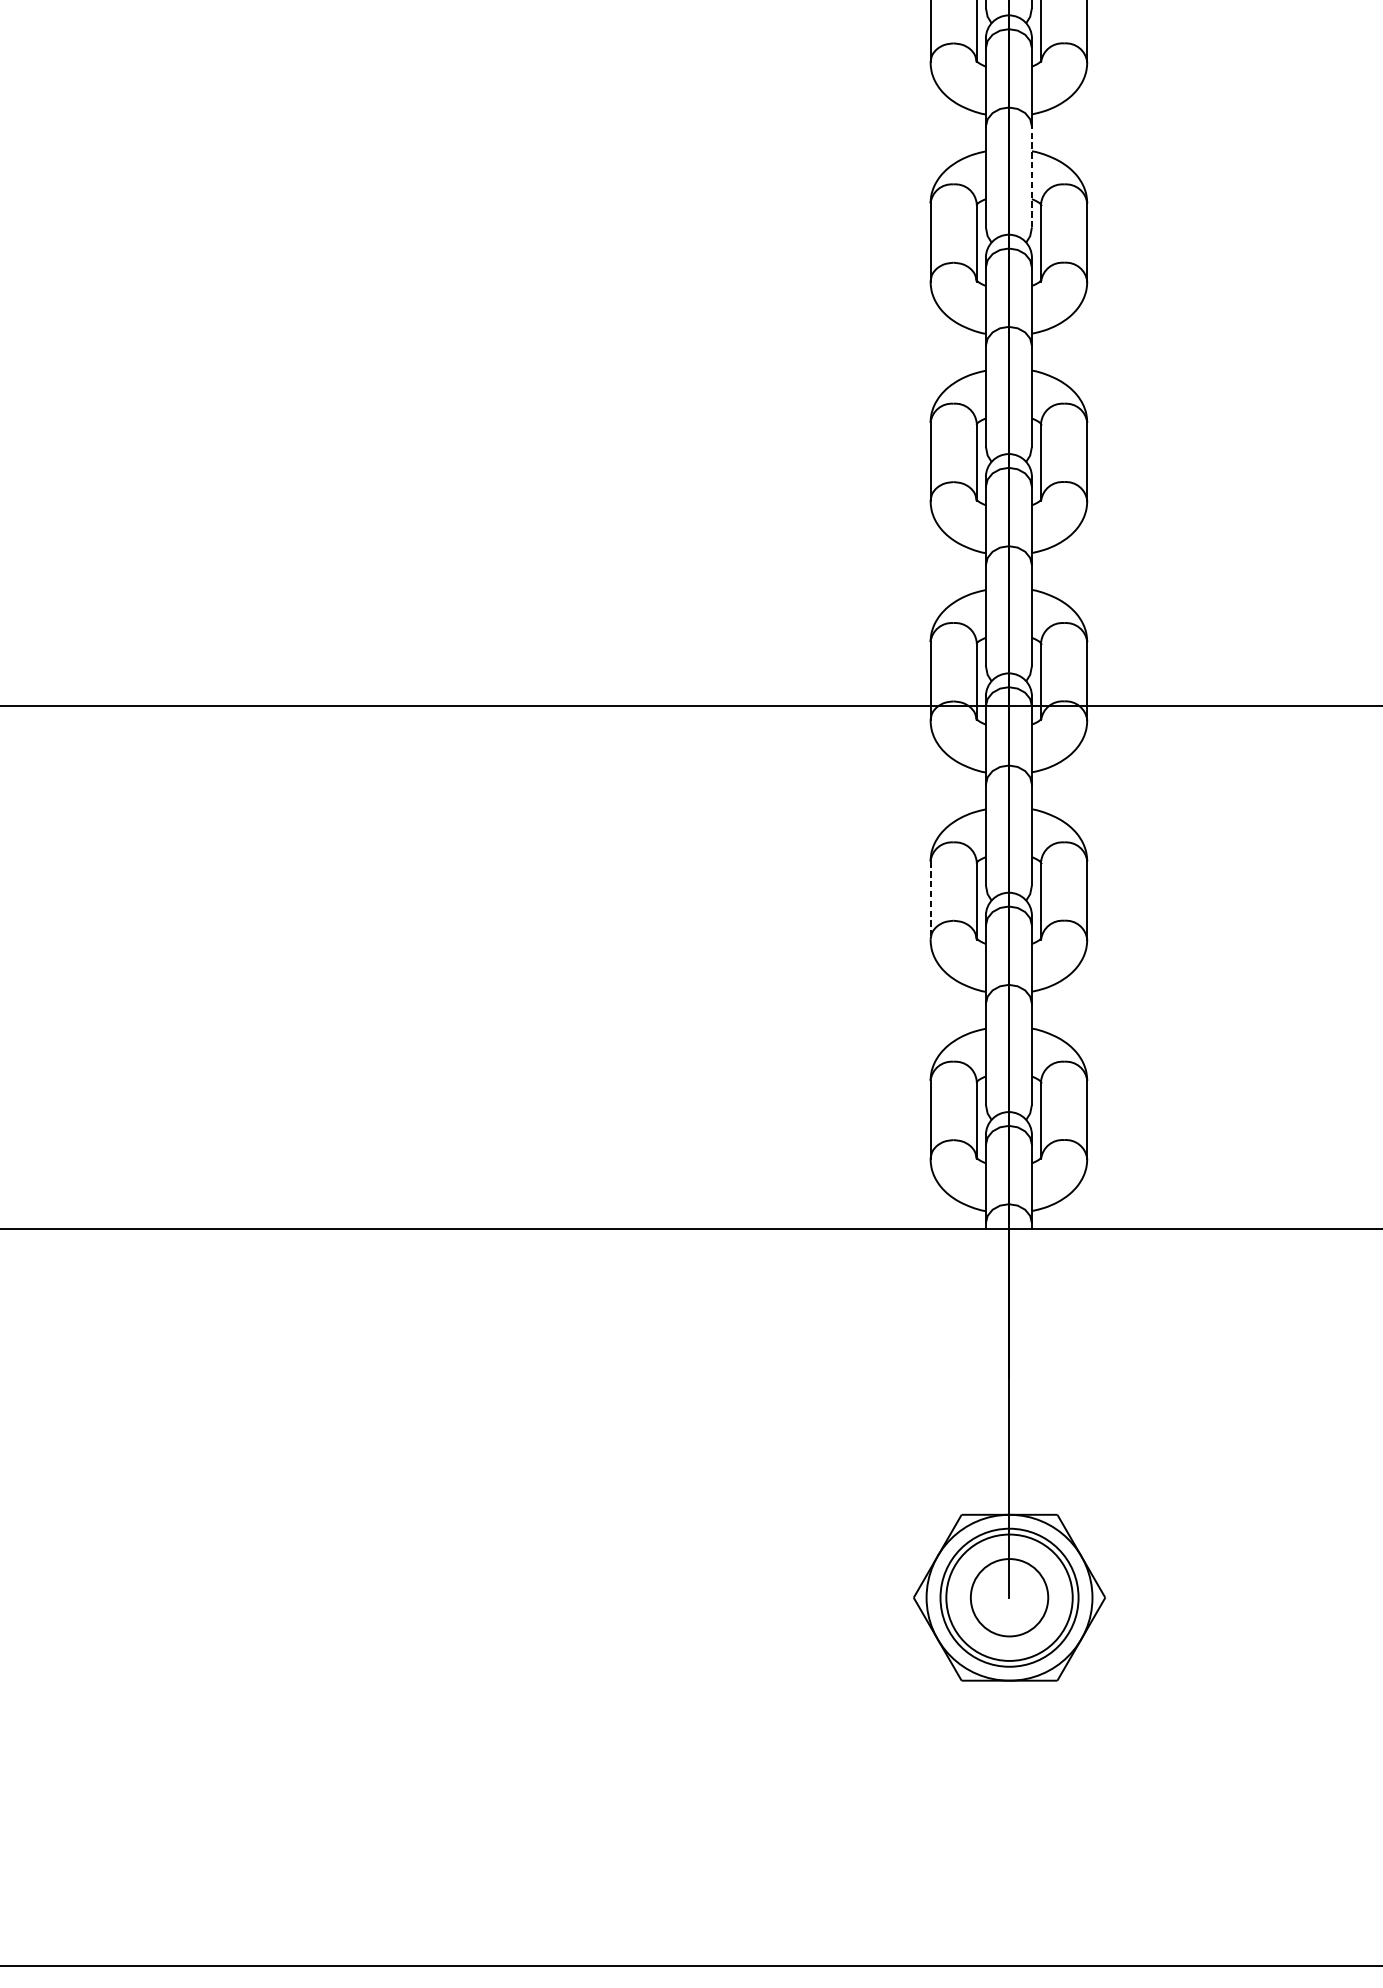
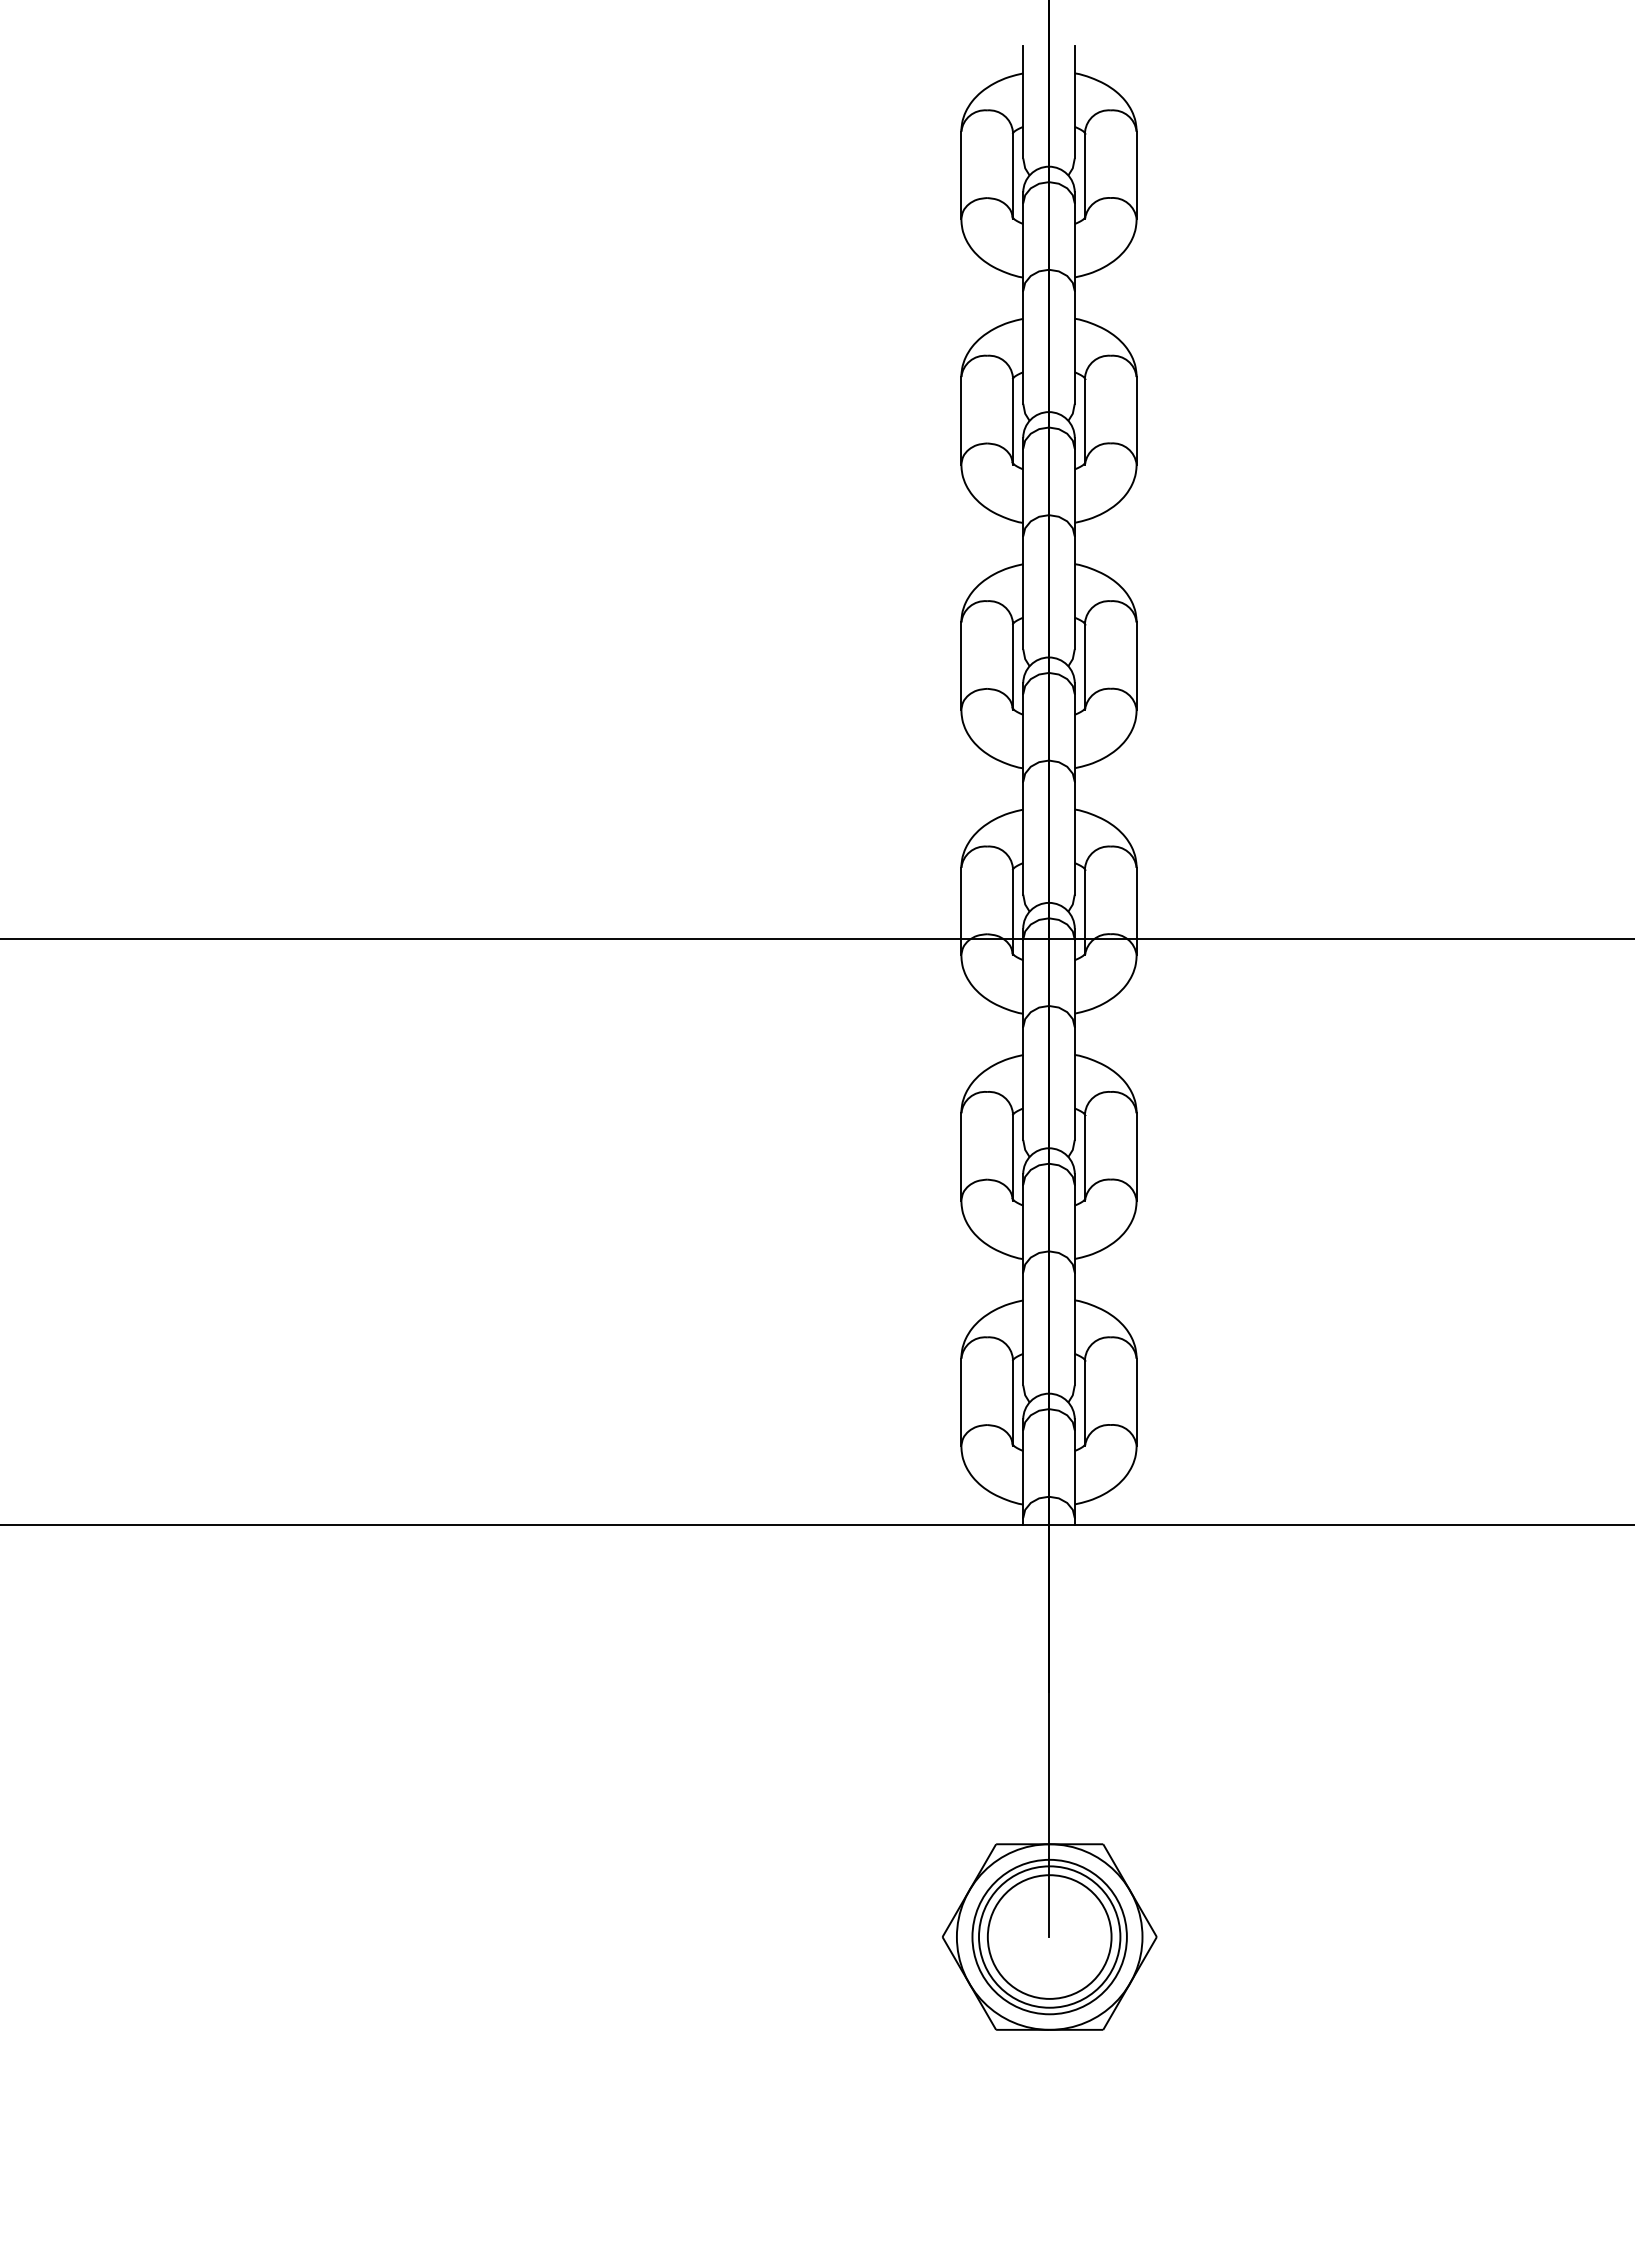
line: (1031, 176) -> (1074, 346), dashed -> solid
line: (930, 900) -> (961, 1157), dashed -> solid
circle: (1009, 1597) -> (1049, 1936), size x1.43

